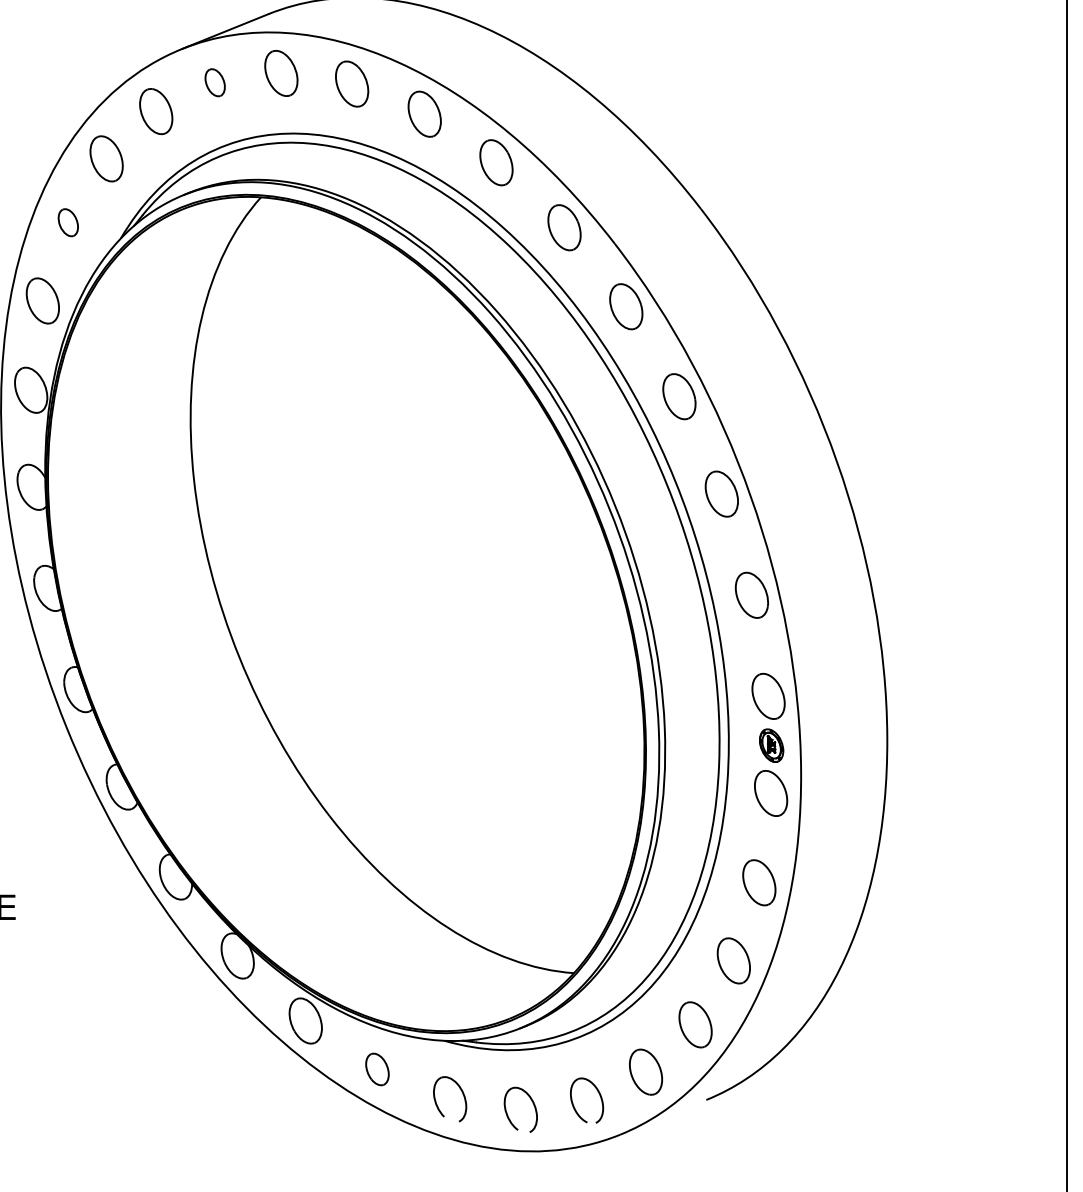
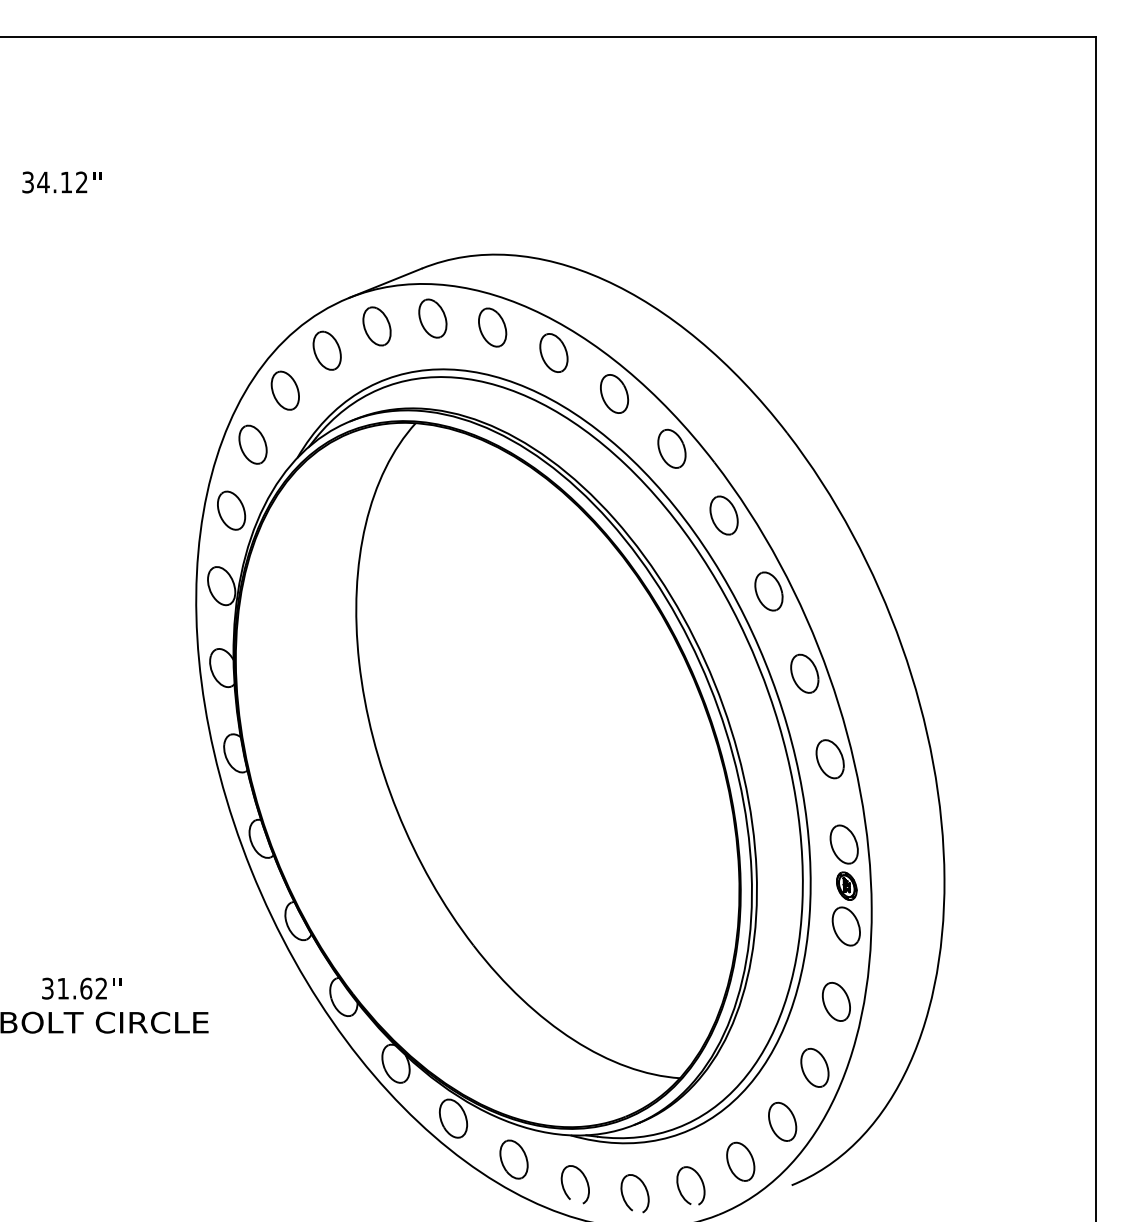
part: (214, 82) -> (376, 326), size x1.67
part: (67, 222) -> (252, 444), size x1.67
part: (376, 1069) -> (513, 1159), size x1.43

